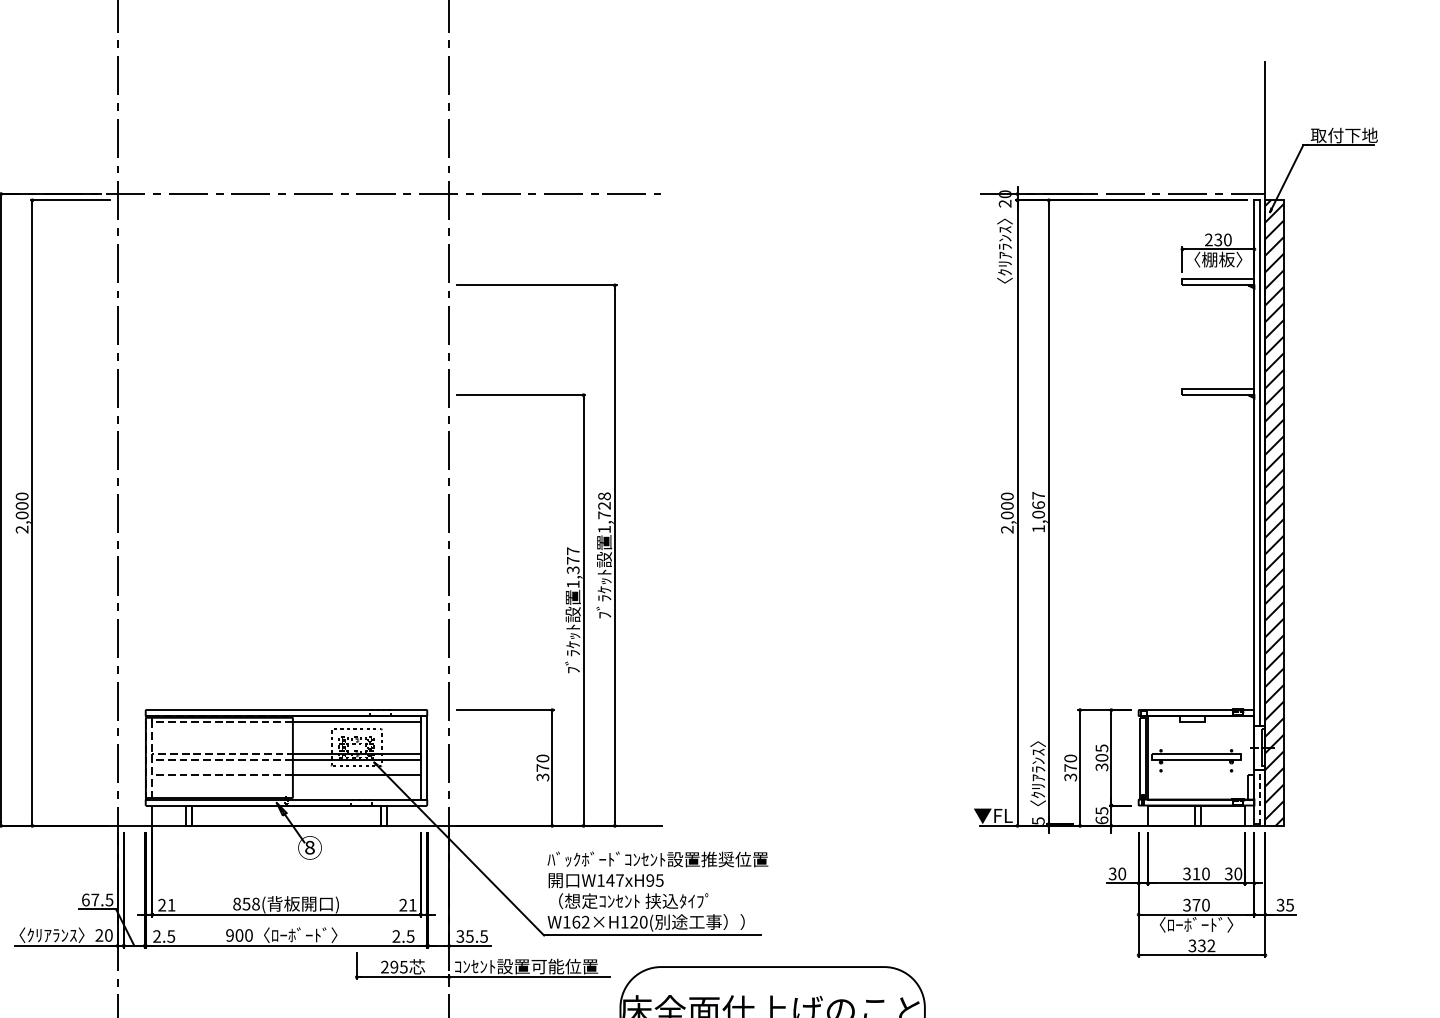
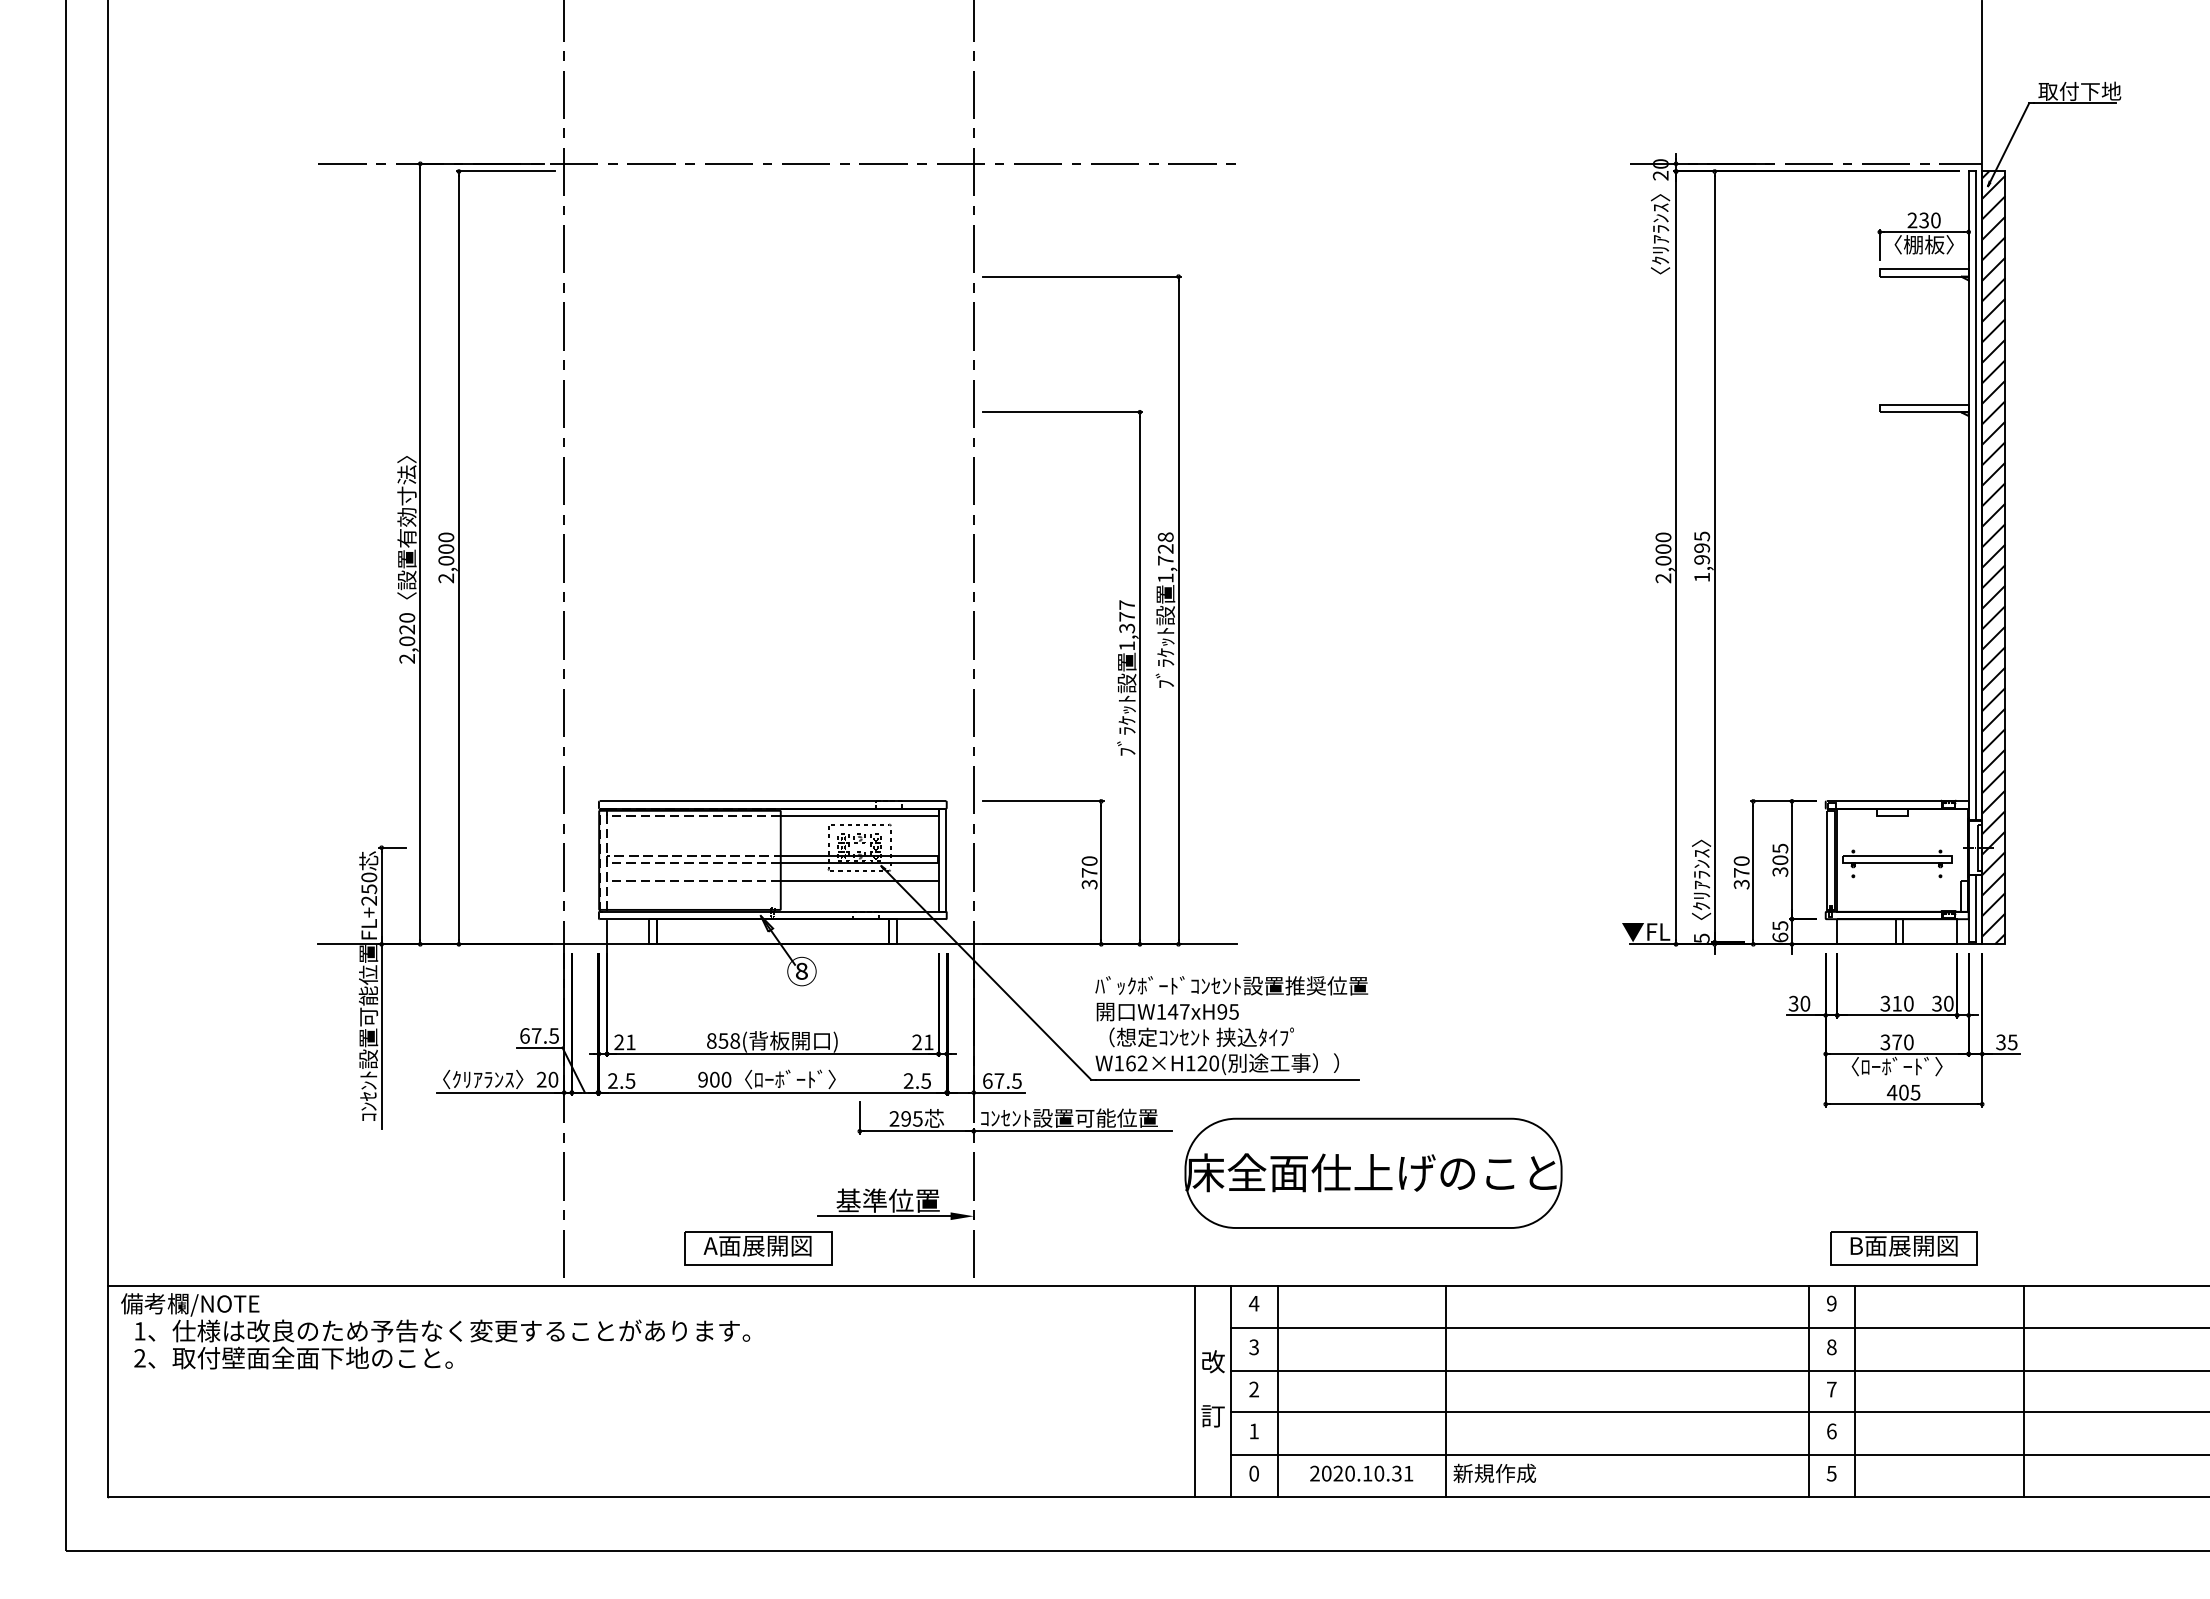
text: (1038, 504) -> (1702, 547), 1,067 -> 1,995
line: (1260, 796) -> (1976, 908), dashed -> solid
text: (465, 936) -> (993, 1080), 35.5 -> 67.5
text: (1201, 945) -> (1903, 1092), 332 -> 405

